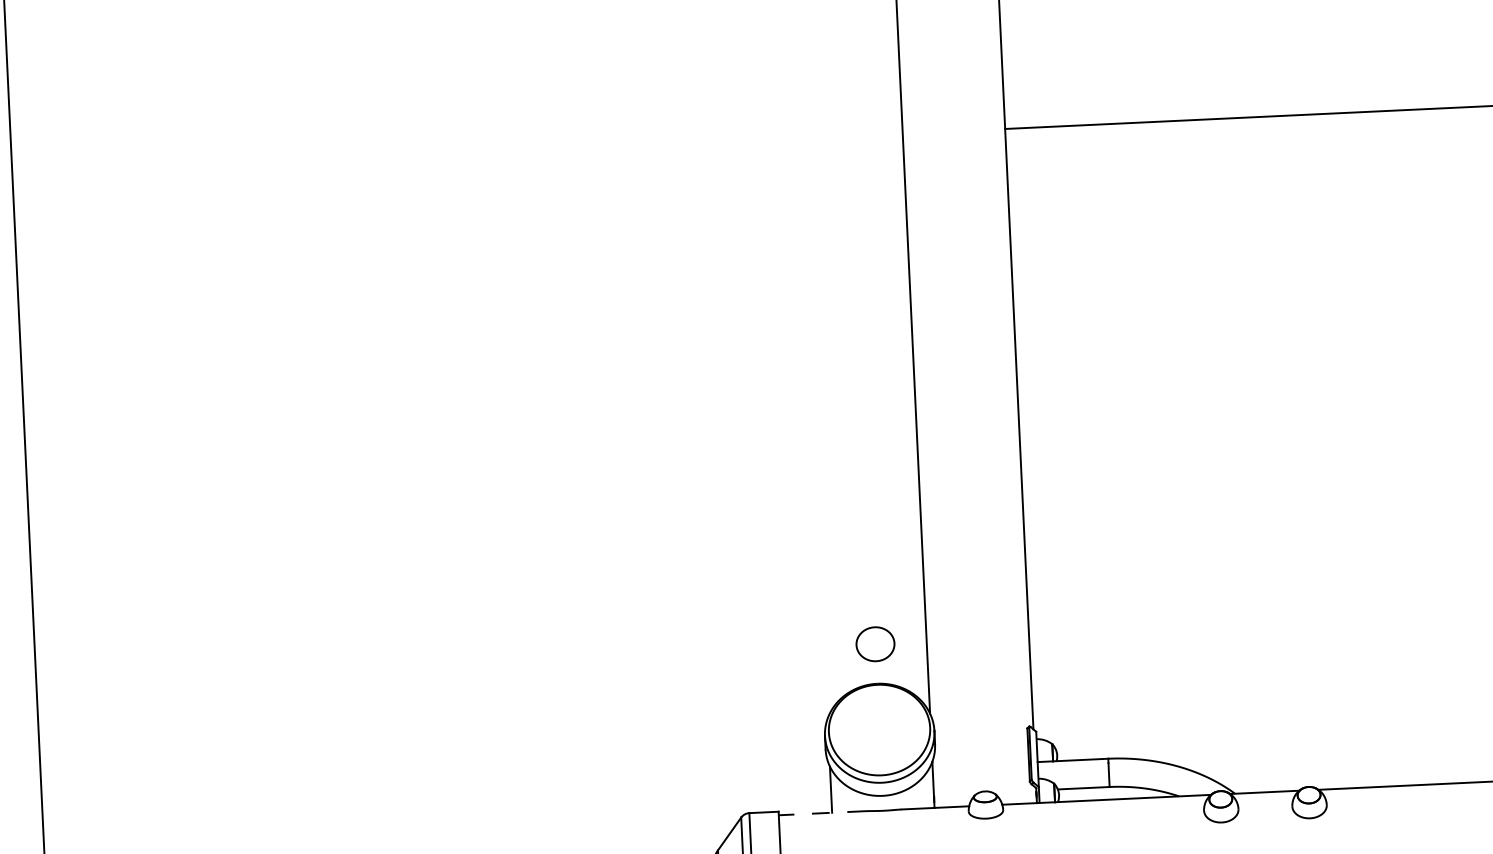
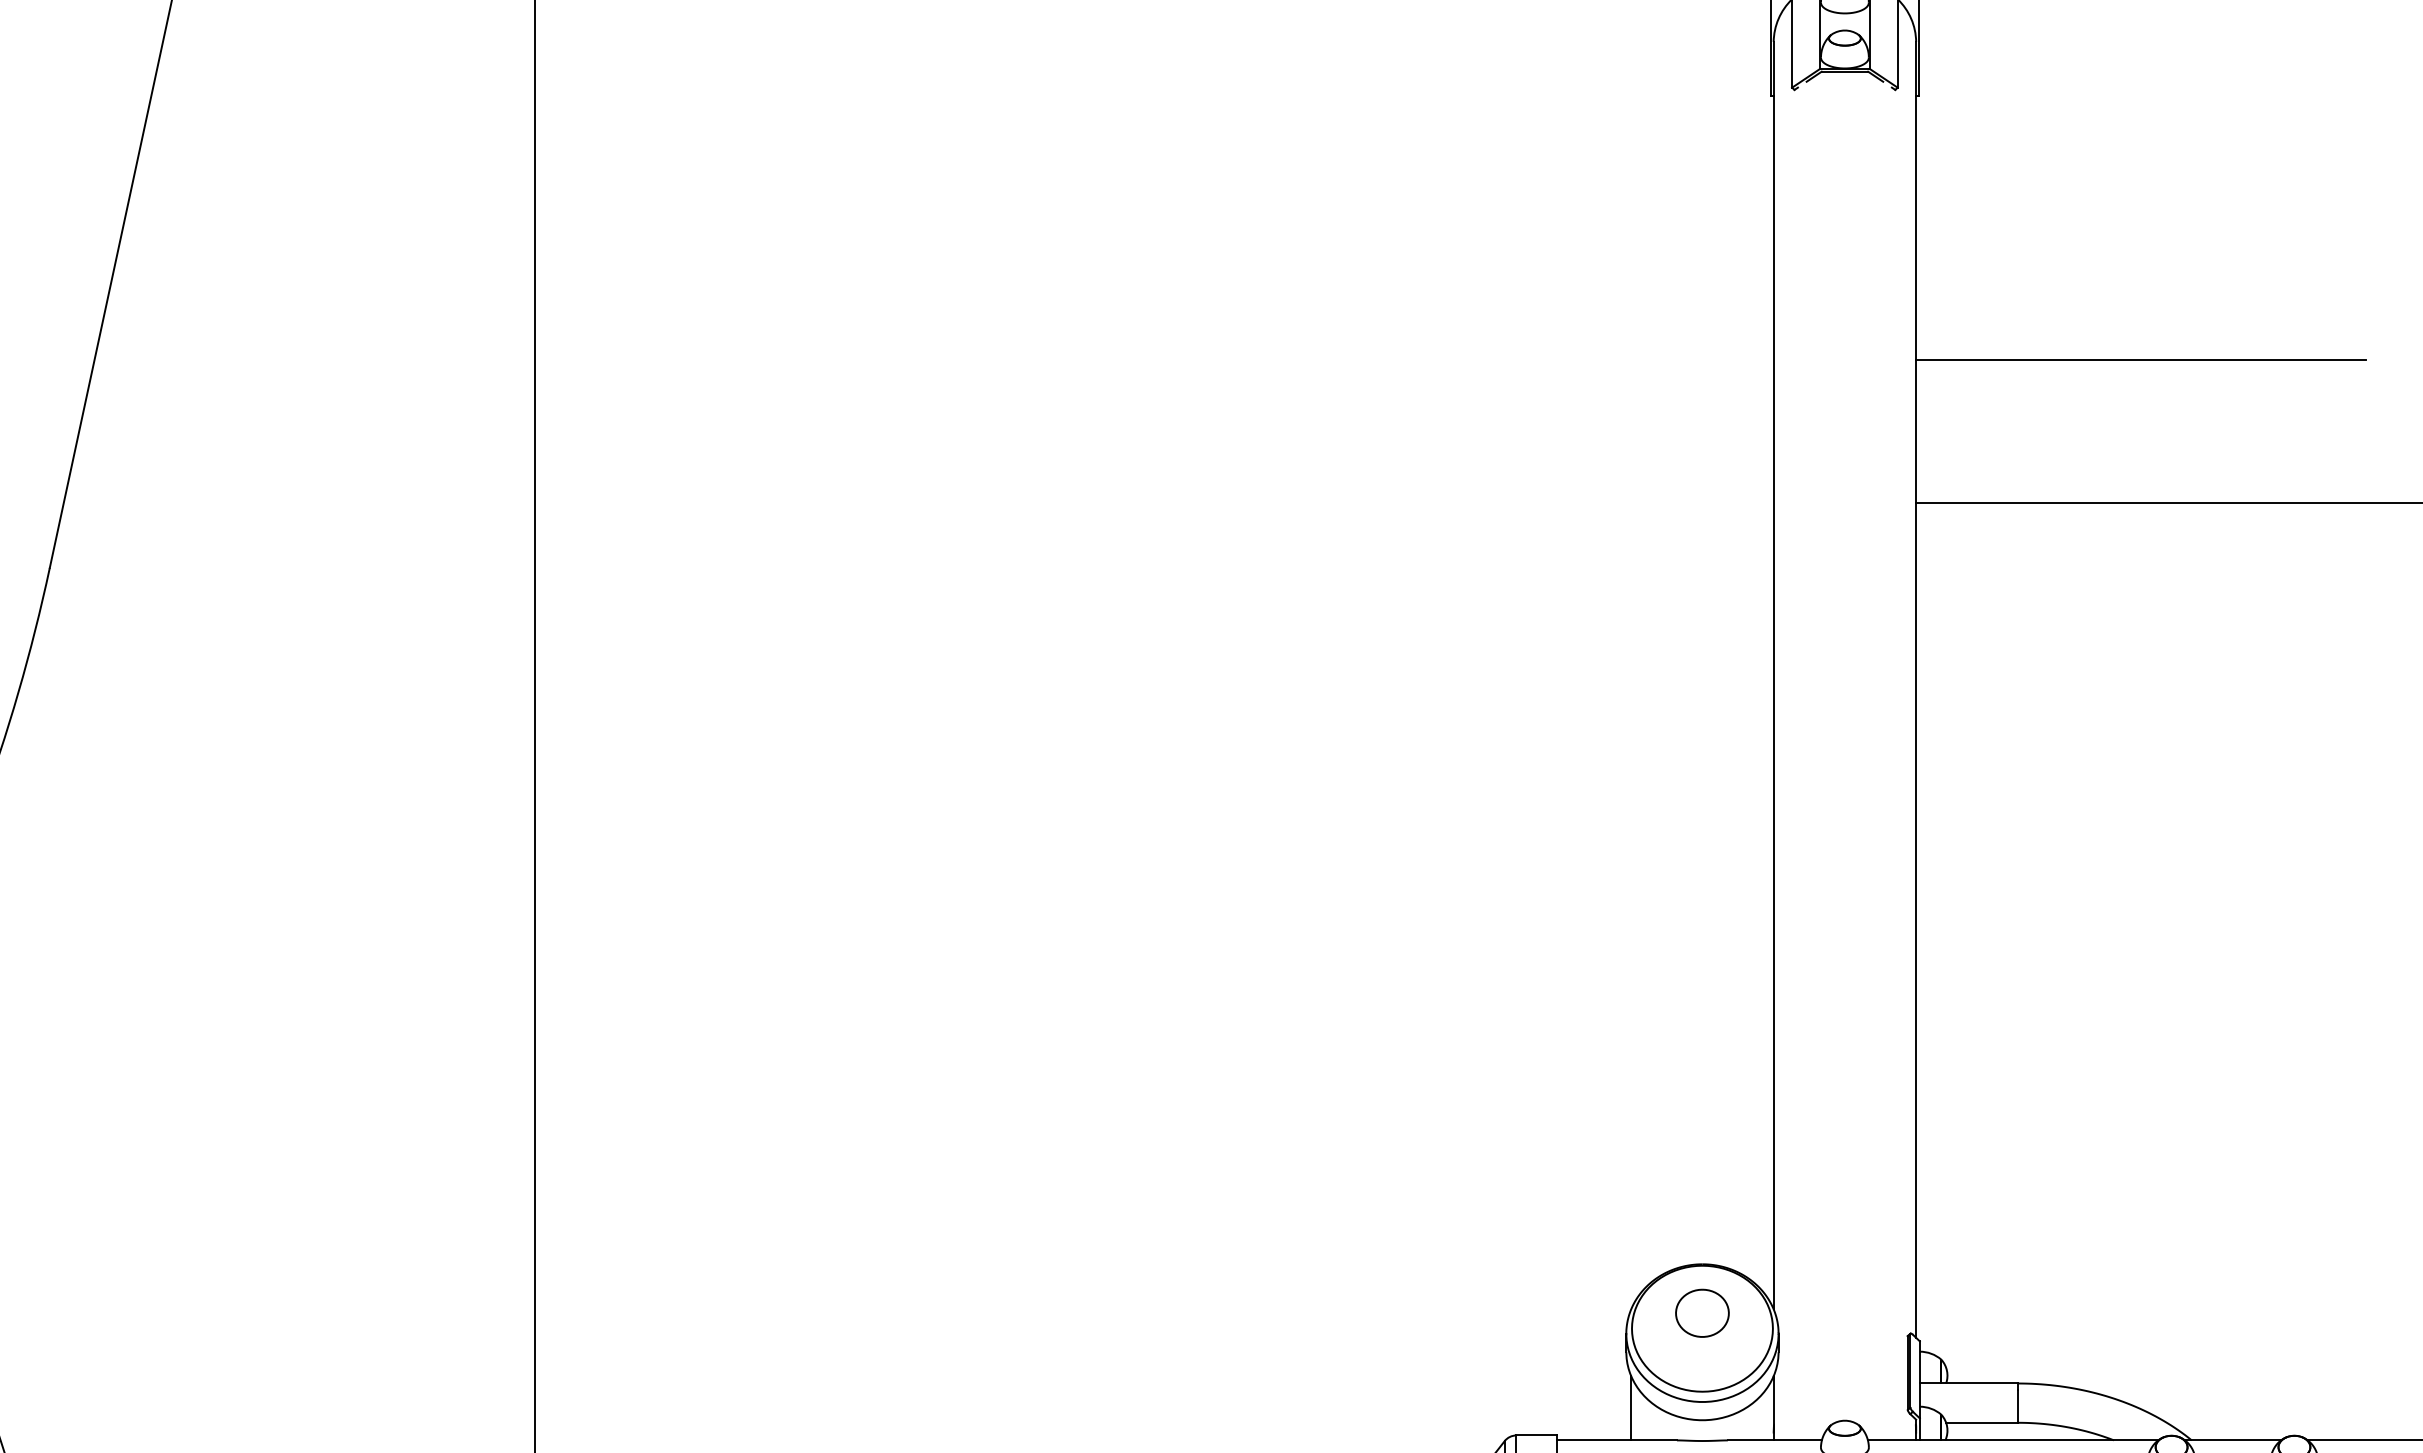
line: (1162, 19) -> (2141, 360), added
part: (875, 643) -> (1702, 1312), moved
line: (821, 813) -> (1616, 1440), dashed -> solid

